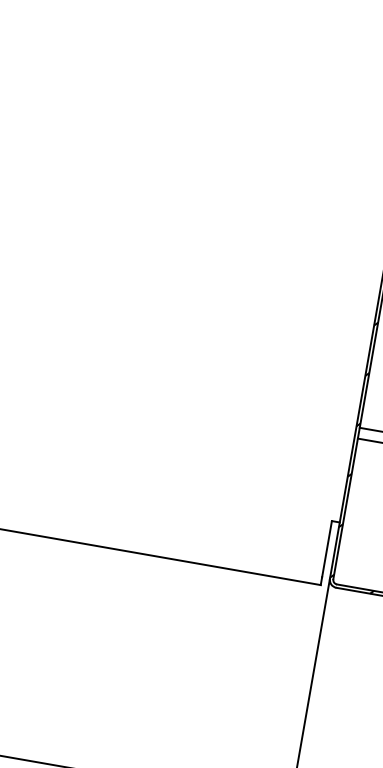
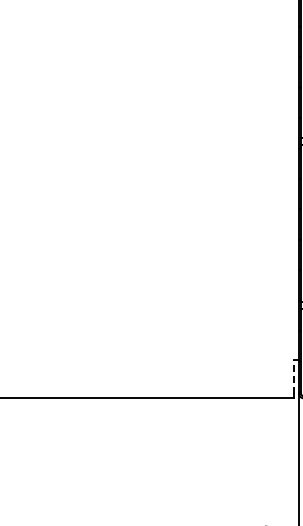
line: (327, 548) -> (294, 376), solid -> dashed

